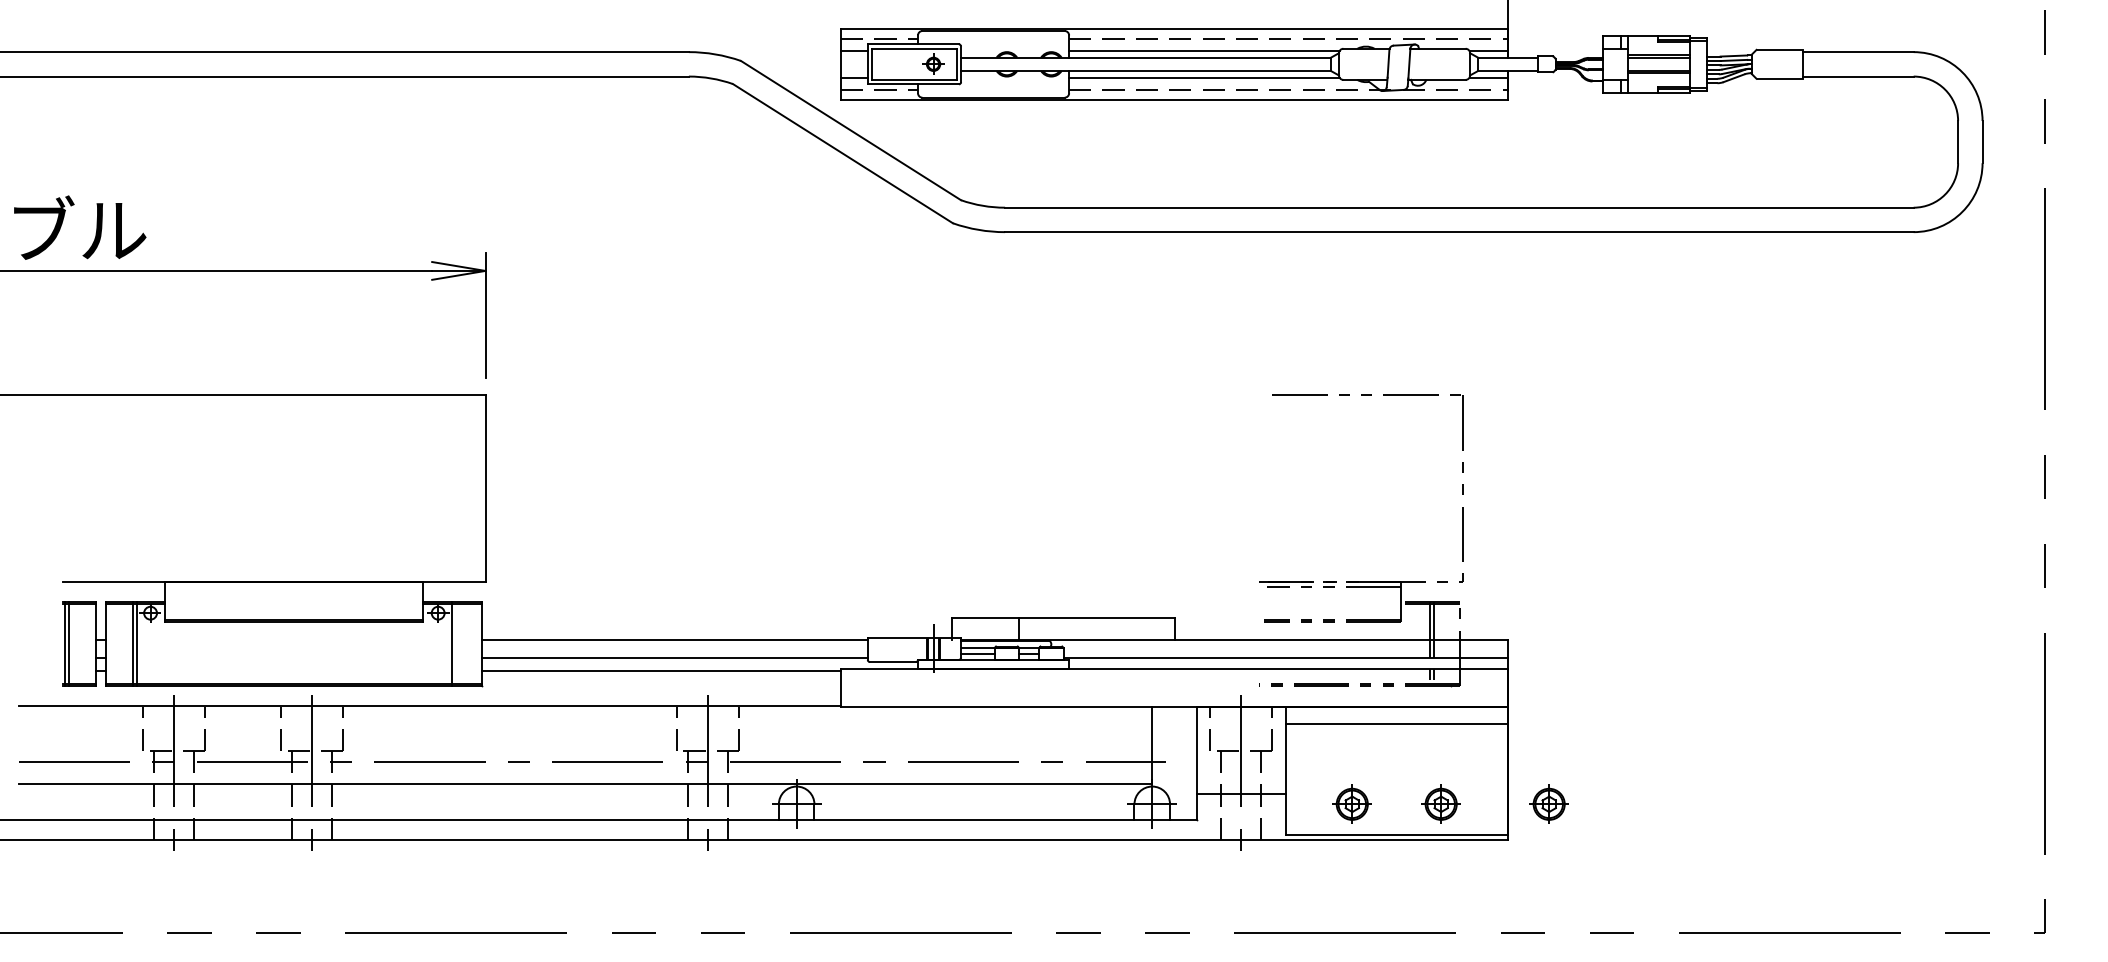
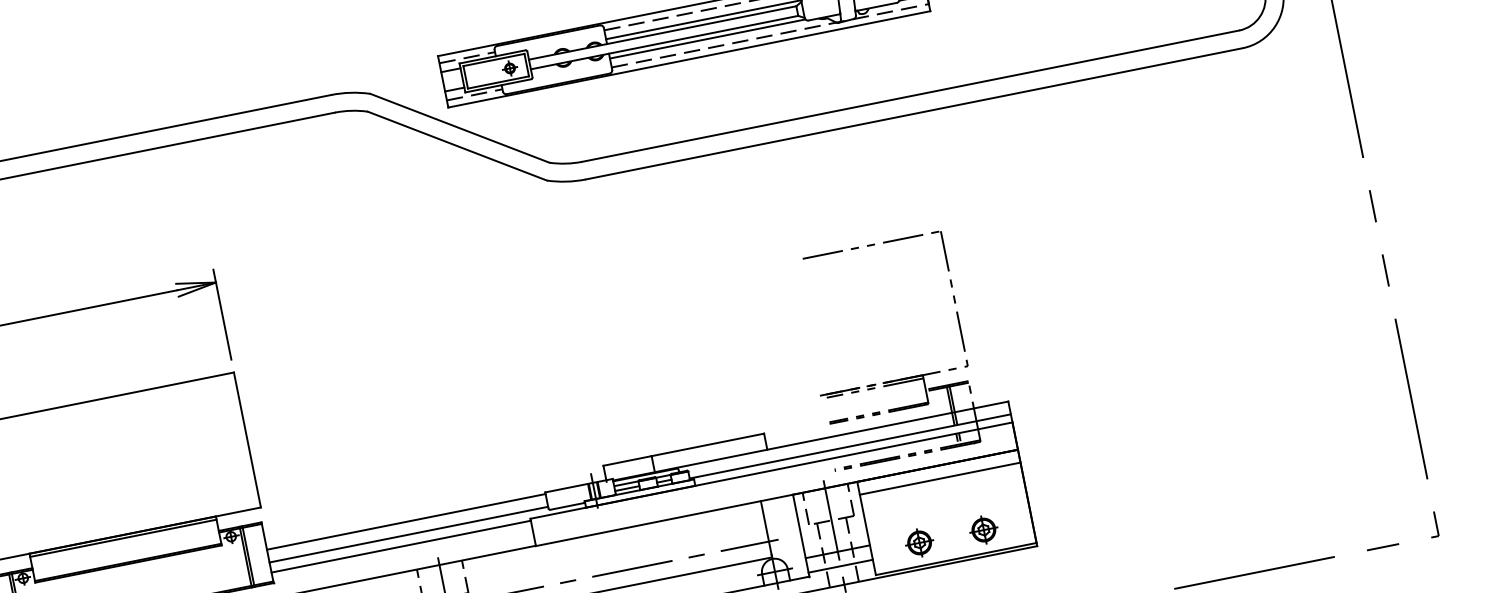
line: (294, 586) -> (123, 538), added
line: (455, 644) -> (248, 556), added
part: (1548, 803) -> (1061, 513), removed
line: (1240, 814) -> (840, 566), added

